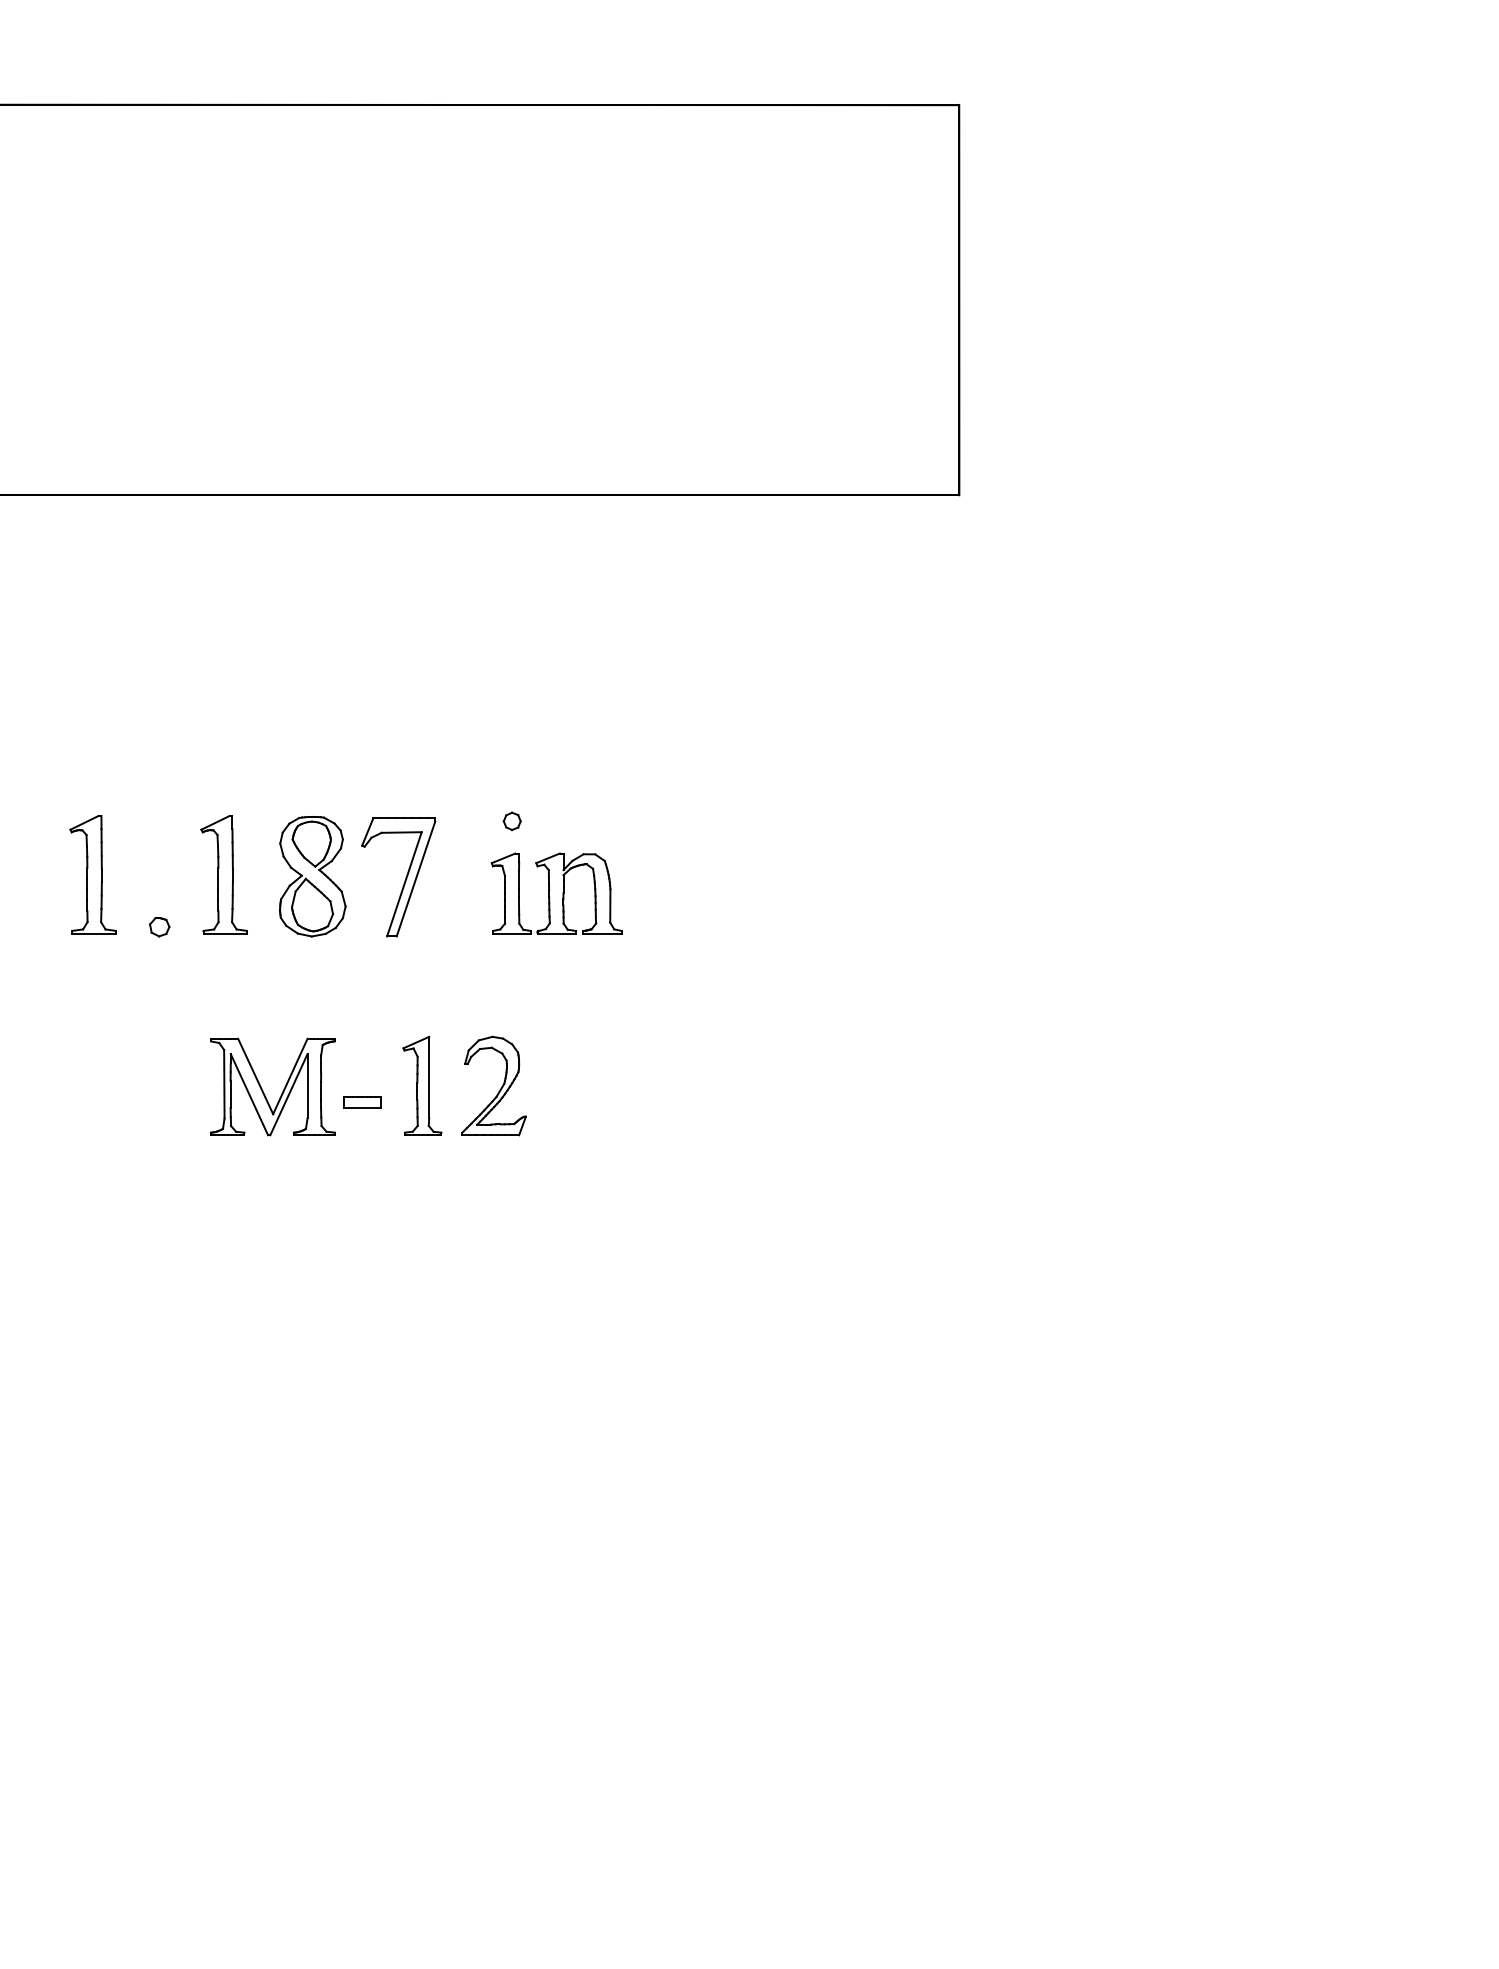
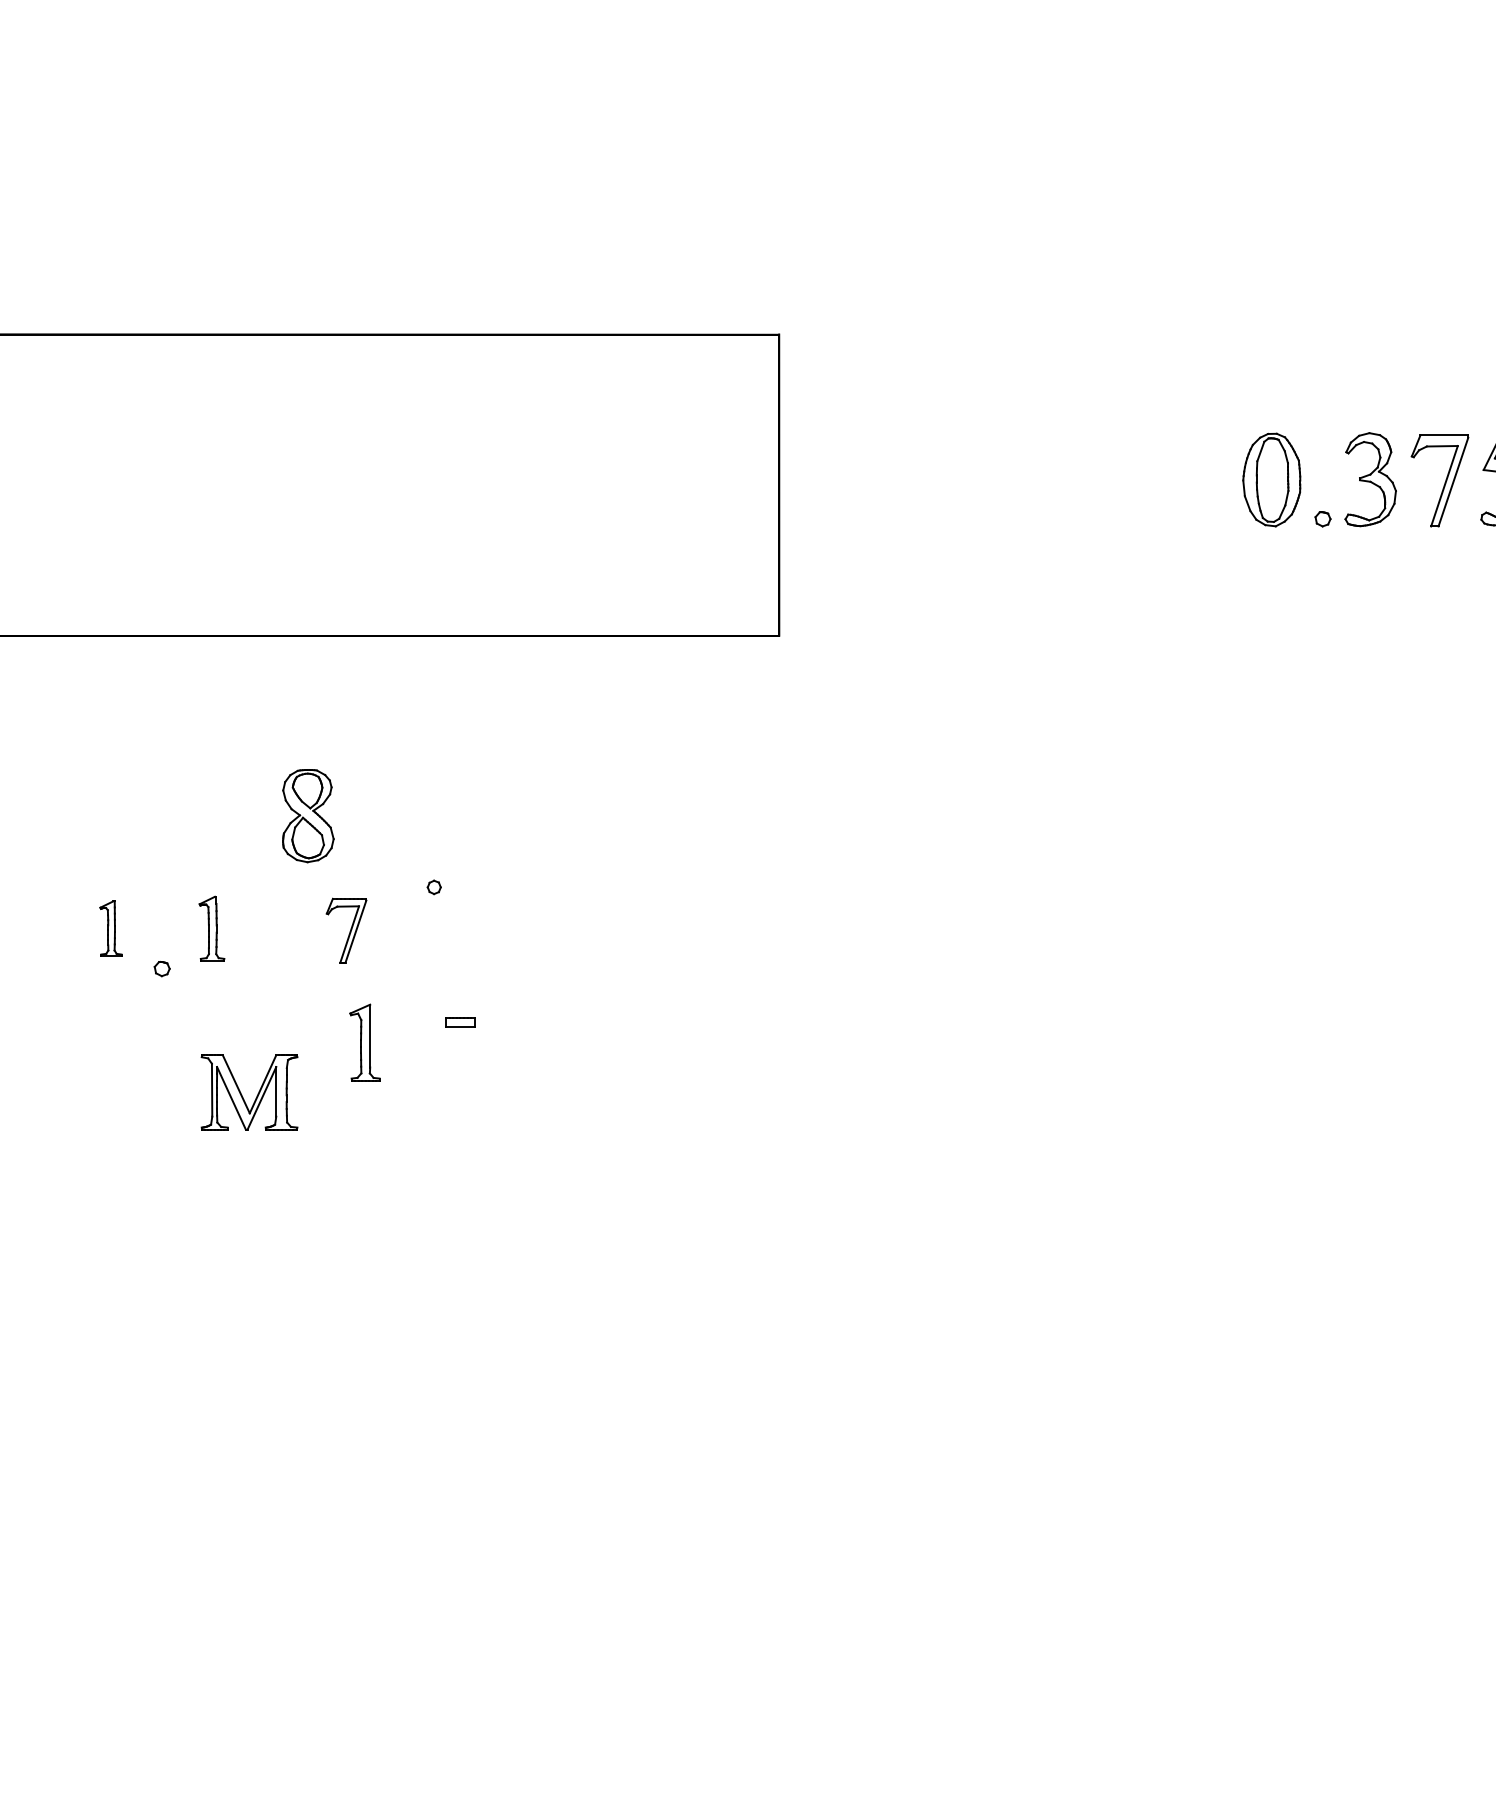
part: (92, 874) -> (110, 928), size x0.6
part: (223, 874) -> (211, 928), size x0.7
part: (312, 877) -> (308, 816), moved
part: (398, 877) -> (346, 930), size x0.7
part: (556, 892) -> (468, 942), removed
part: (421, 1085) -> (364, 1042), moved
part: (493, 1085) -> (419, 1091), removed
part: (362, 1102) -> (460, 1022), moved

